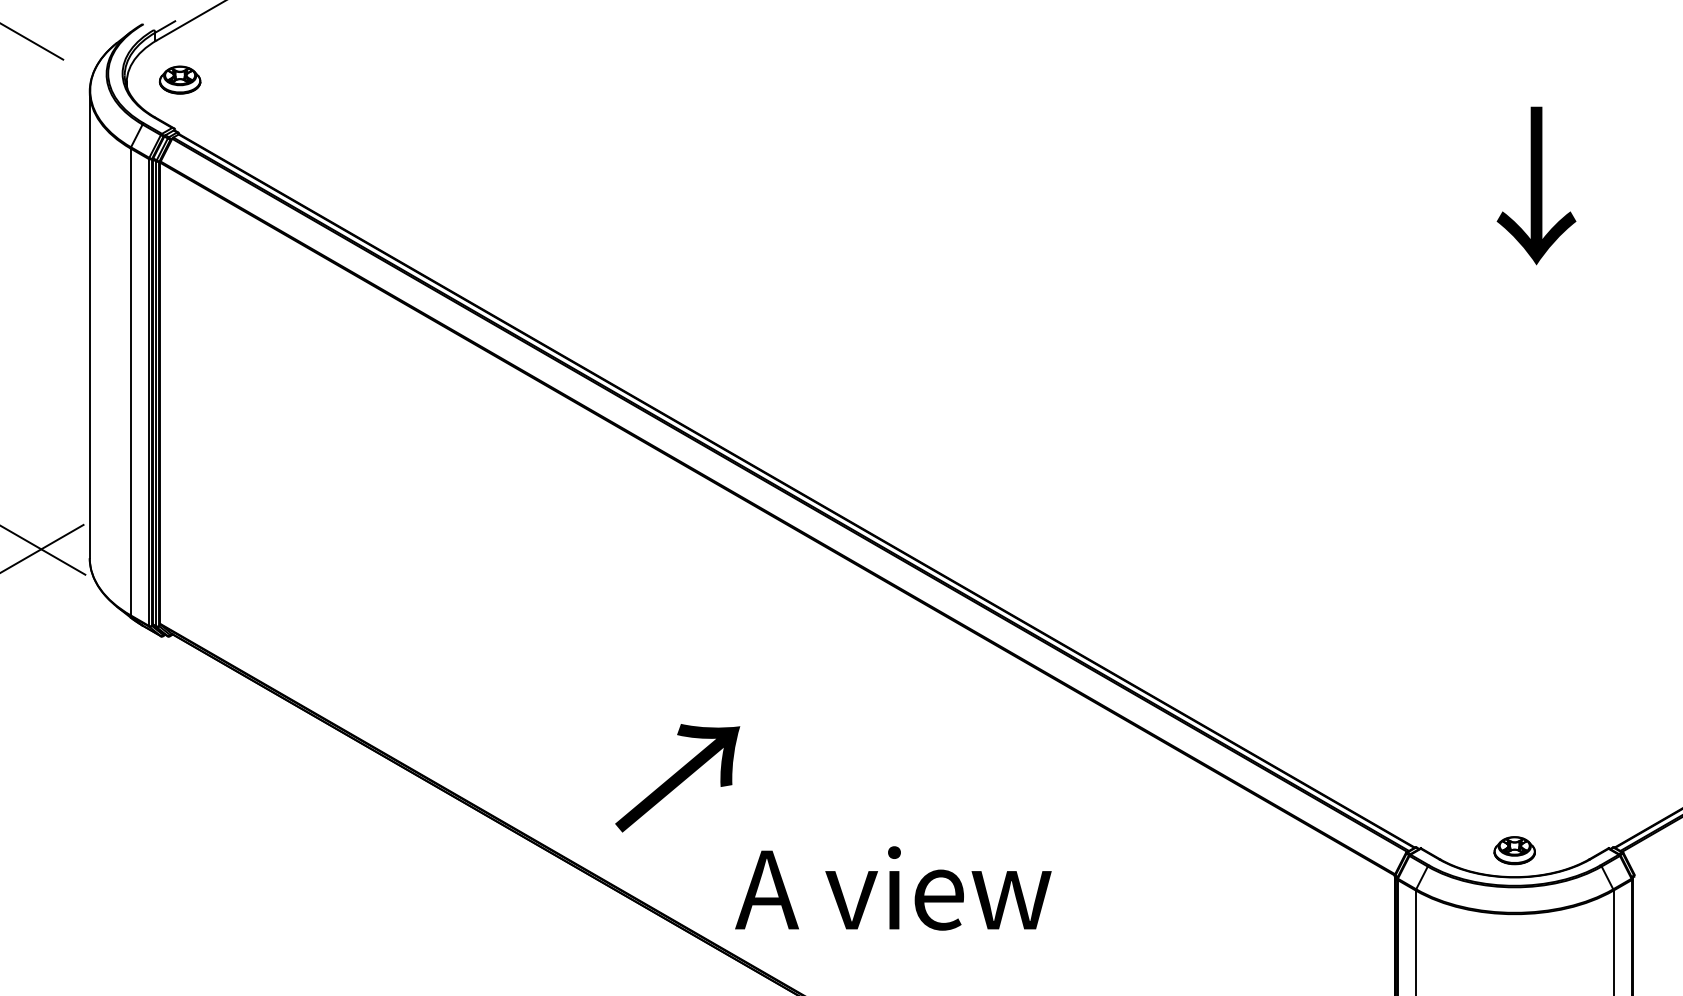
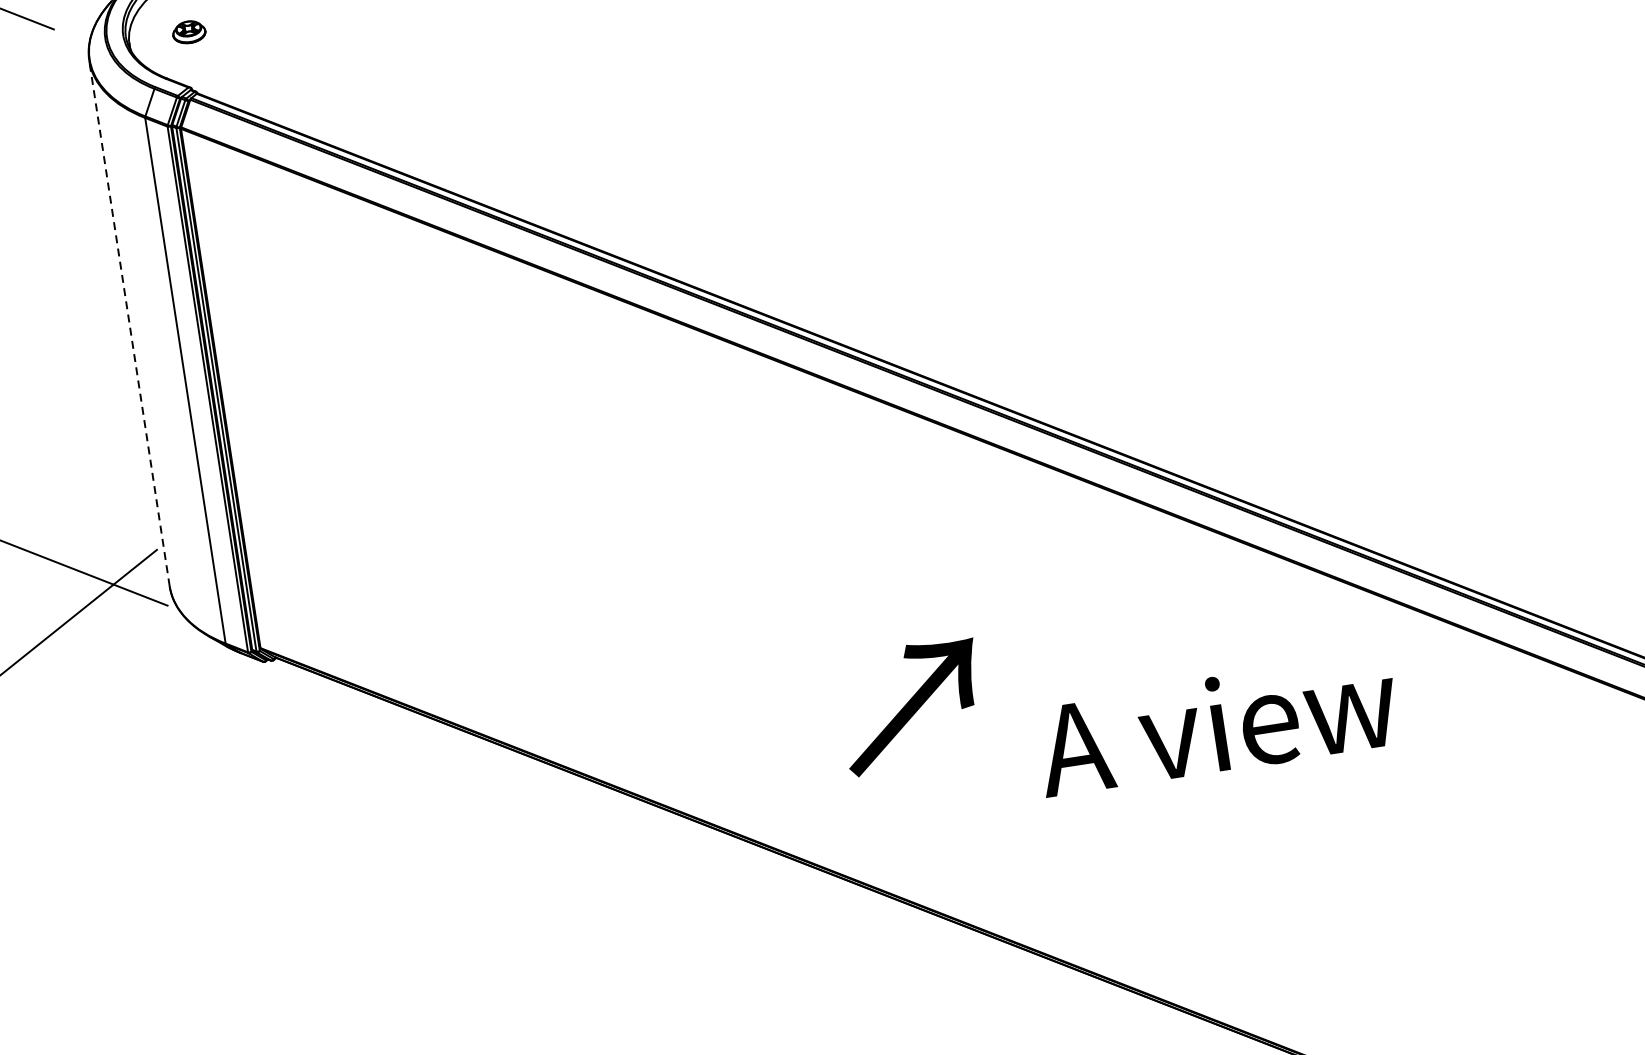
part: (180, 79) -> (189, 31), size x0.7
line: (89, 324) -> (129, 323), solid -> dashed
text: (677, 778) -> (911, 707), moved
text: (893, 888) -> (1217, 724), moved

